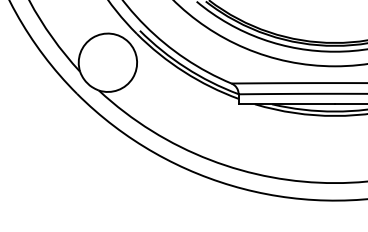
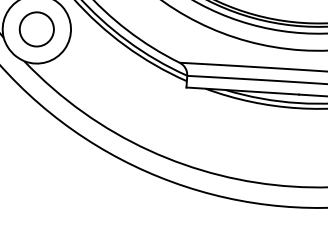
circle: (107, 62) -> (36, 29), added

